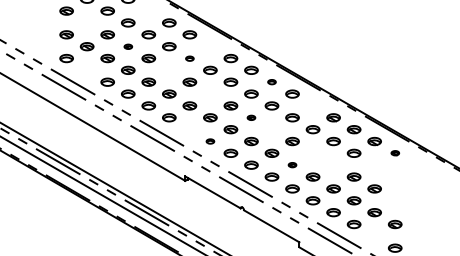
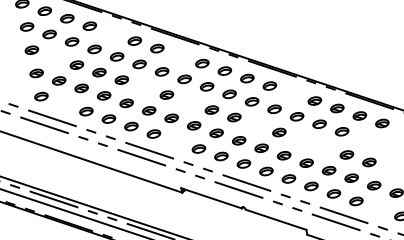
part: (128, 46) -> (99, 72), size x1.67
part: (189, 58) -> (161, 71), size x1.67
part: (271, 81) -> (246, 77), size x1.67
part: (251, 117) -> (234, 117), size x1.67
part: (210, 141) -> (199, 149), size x1.67
part: (395, 152) -> (382, 122), size x1.67
part: (292, 164) -> (283, 155), size x1.67

